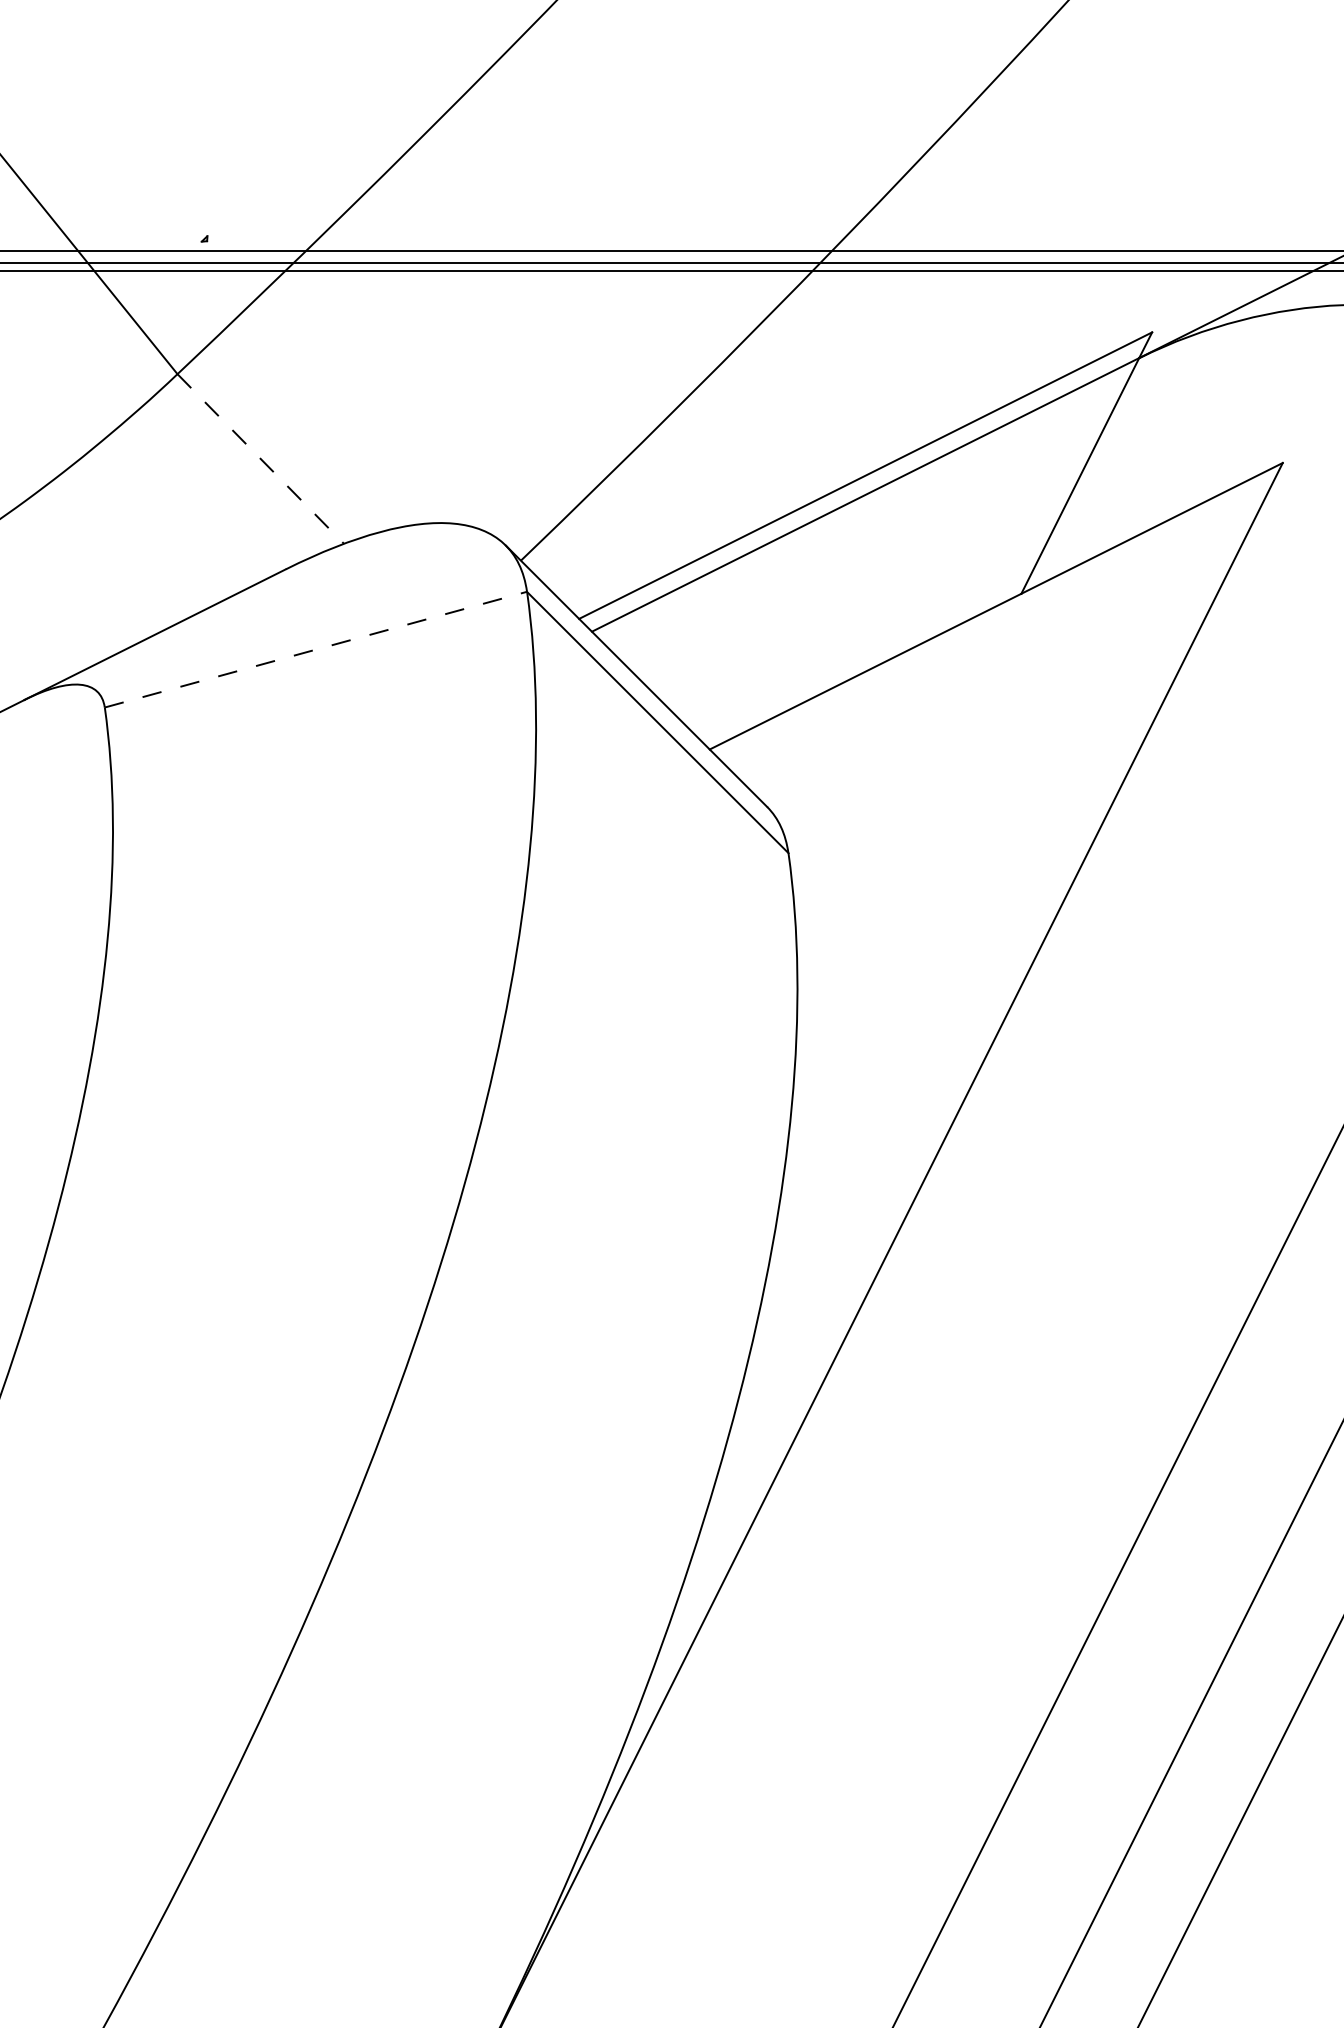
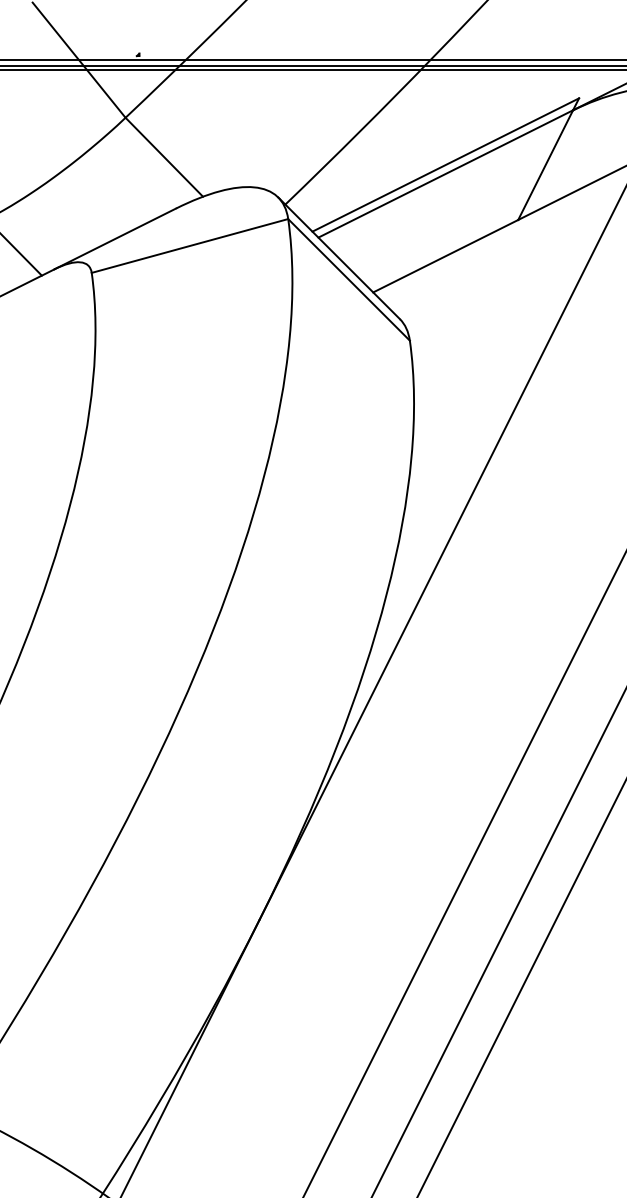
line: (261, 459) -> (164, 157), dashed -> solid
line: (314, 648) -> (189, 245), dashed -> solid

